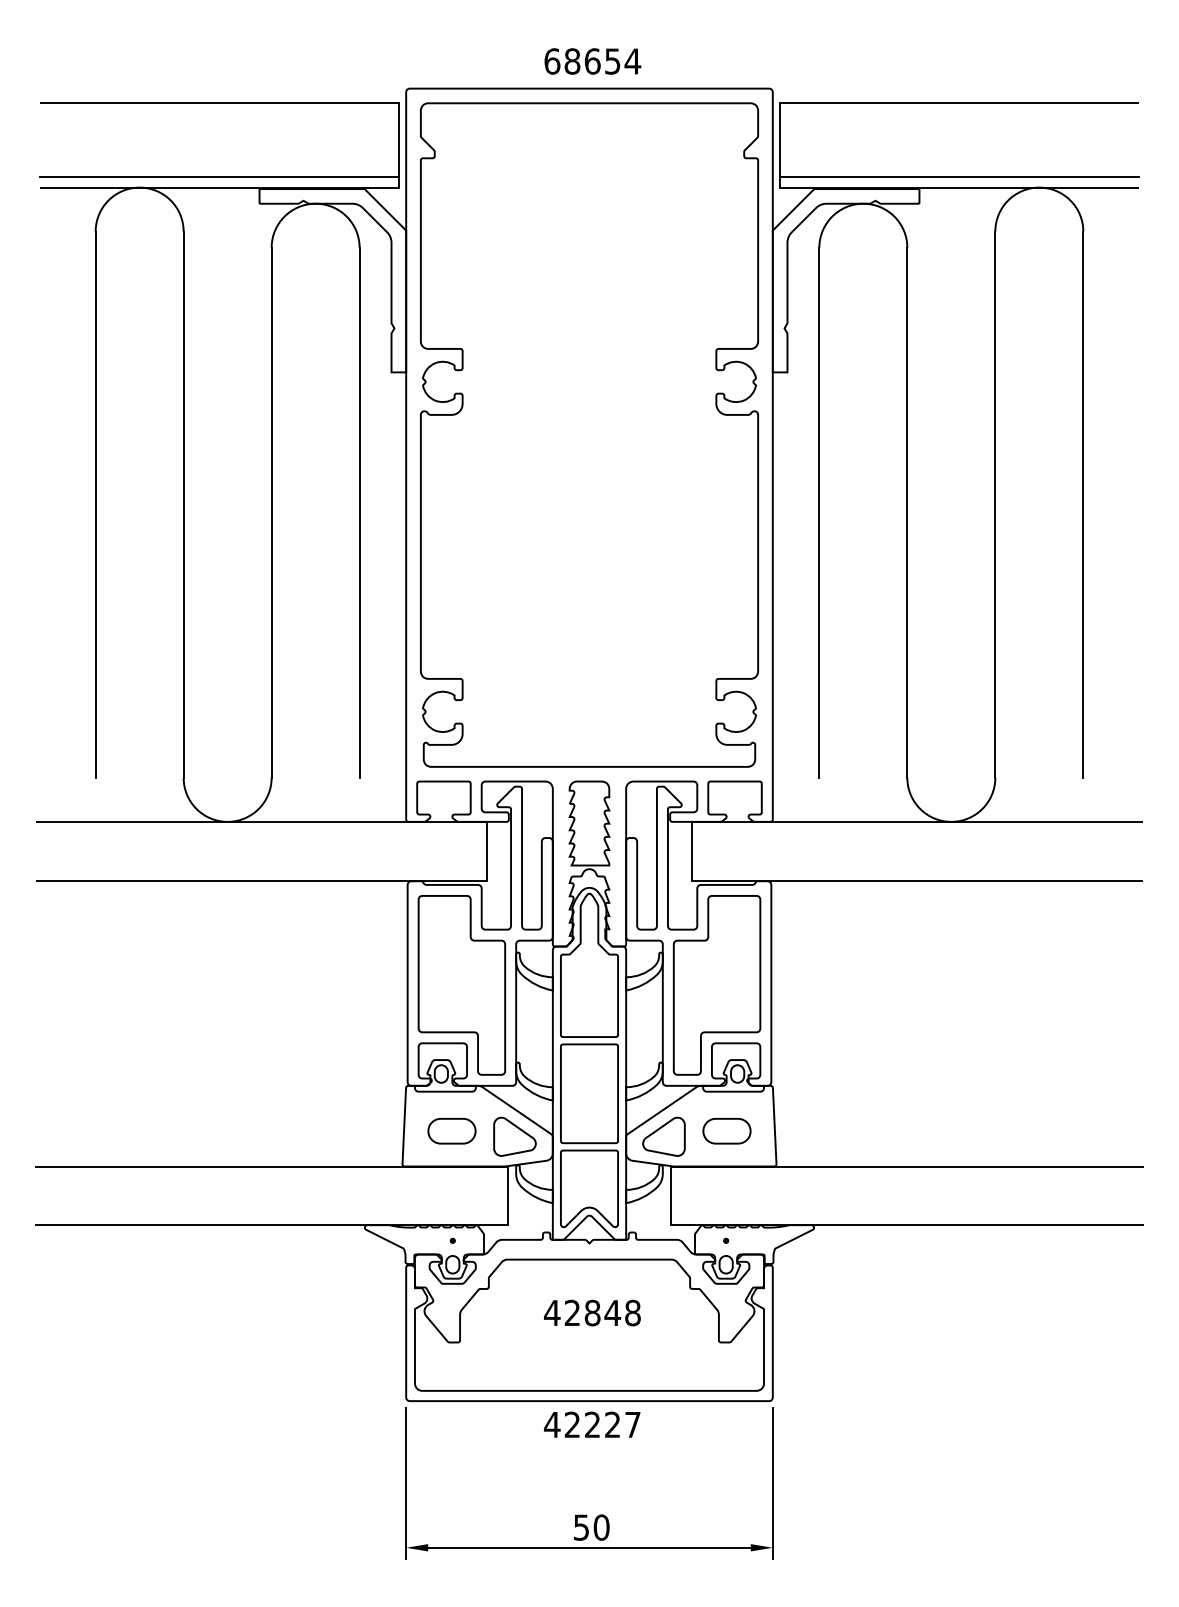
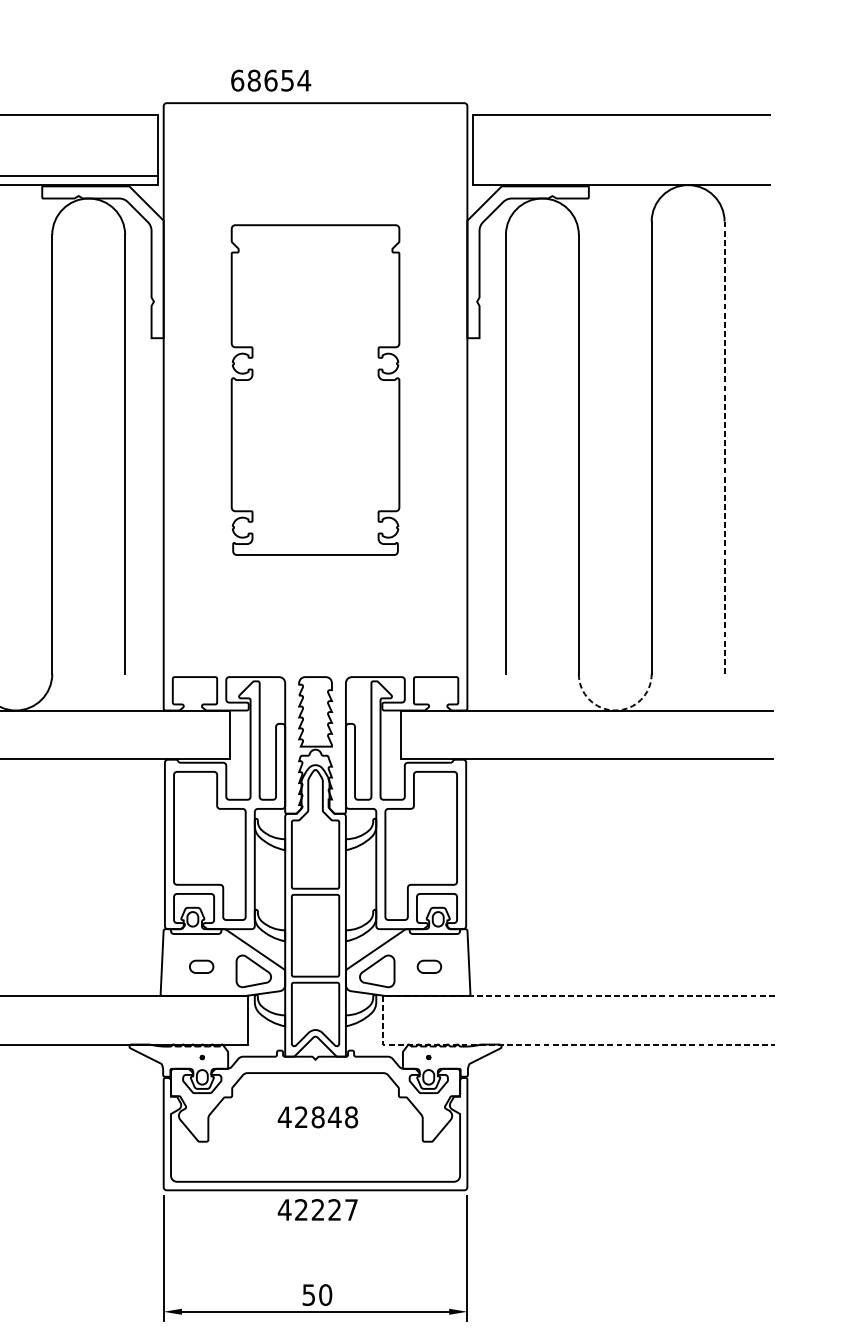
text: (592, 61) -> (270, 80), moved
line: (959, 176) -> (622, 175), removed
part: (589, 434) -> (315, 389), size x0.6
line: (1083, 505) -> (724, 448), solid -> dashed
arc: (951, 821) -> (615, 710), solid -> dashed
part: (451, 1131) -> (201, 966), size x0.6
part: (726, 1131) -> (429, 966), size x0.6
line: (670, 1196) -> (382, 1020), solid -> dashed

